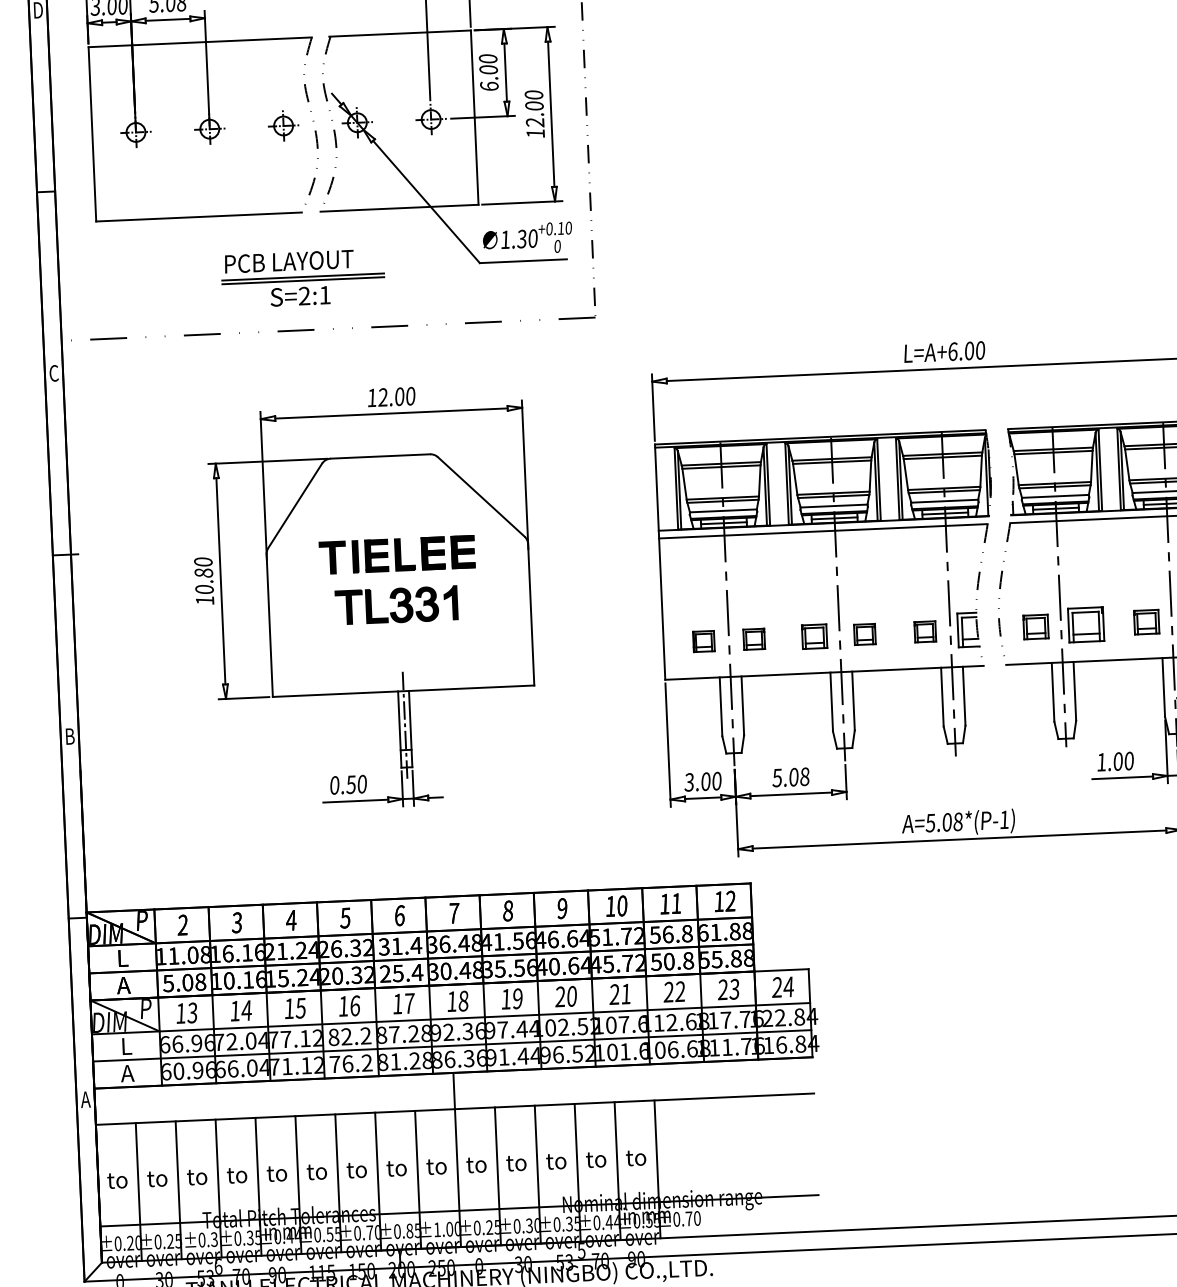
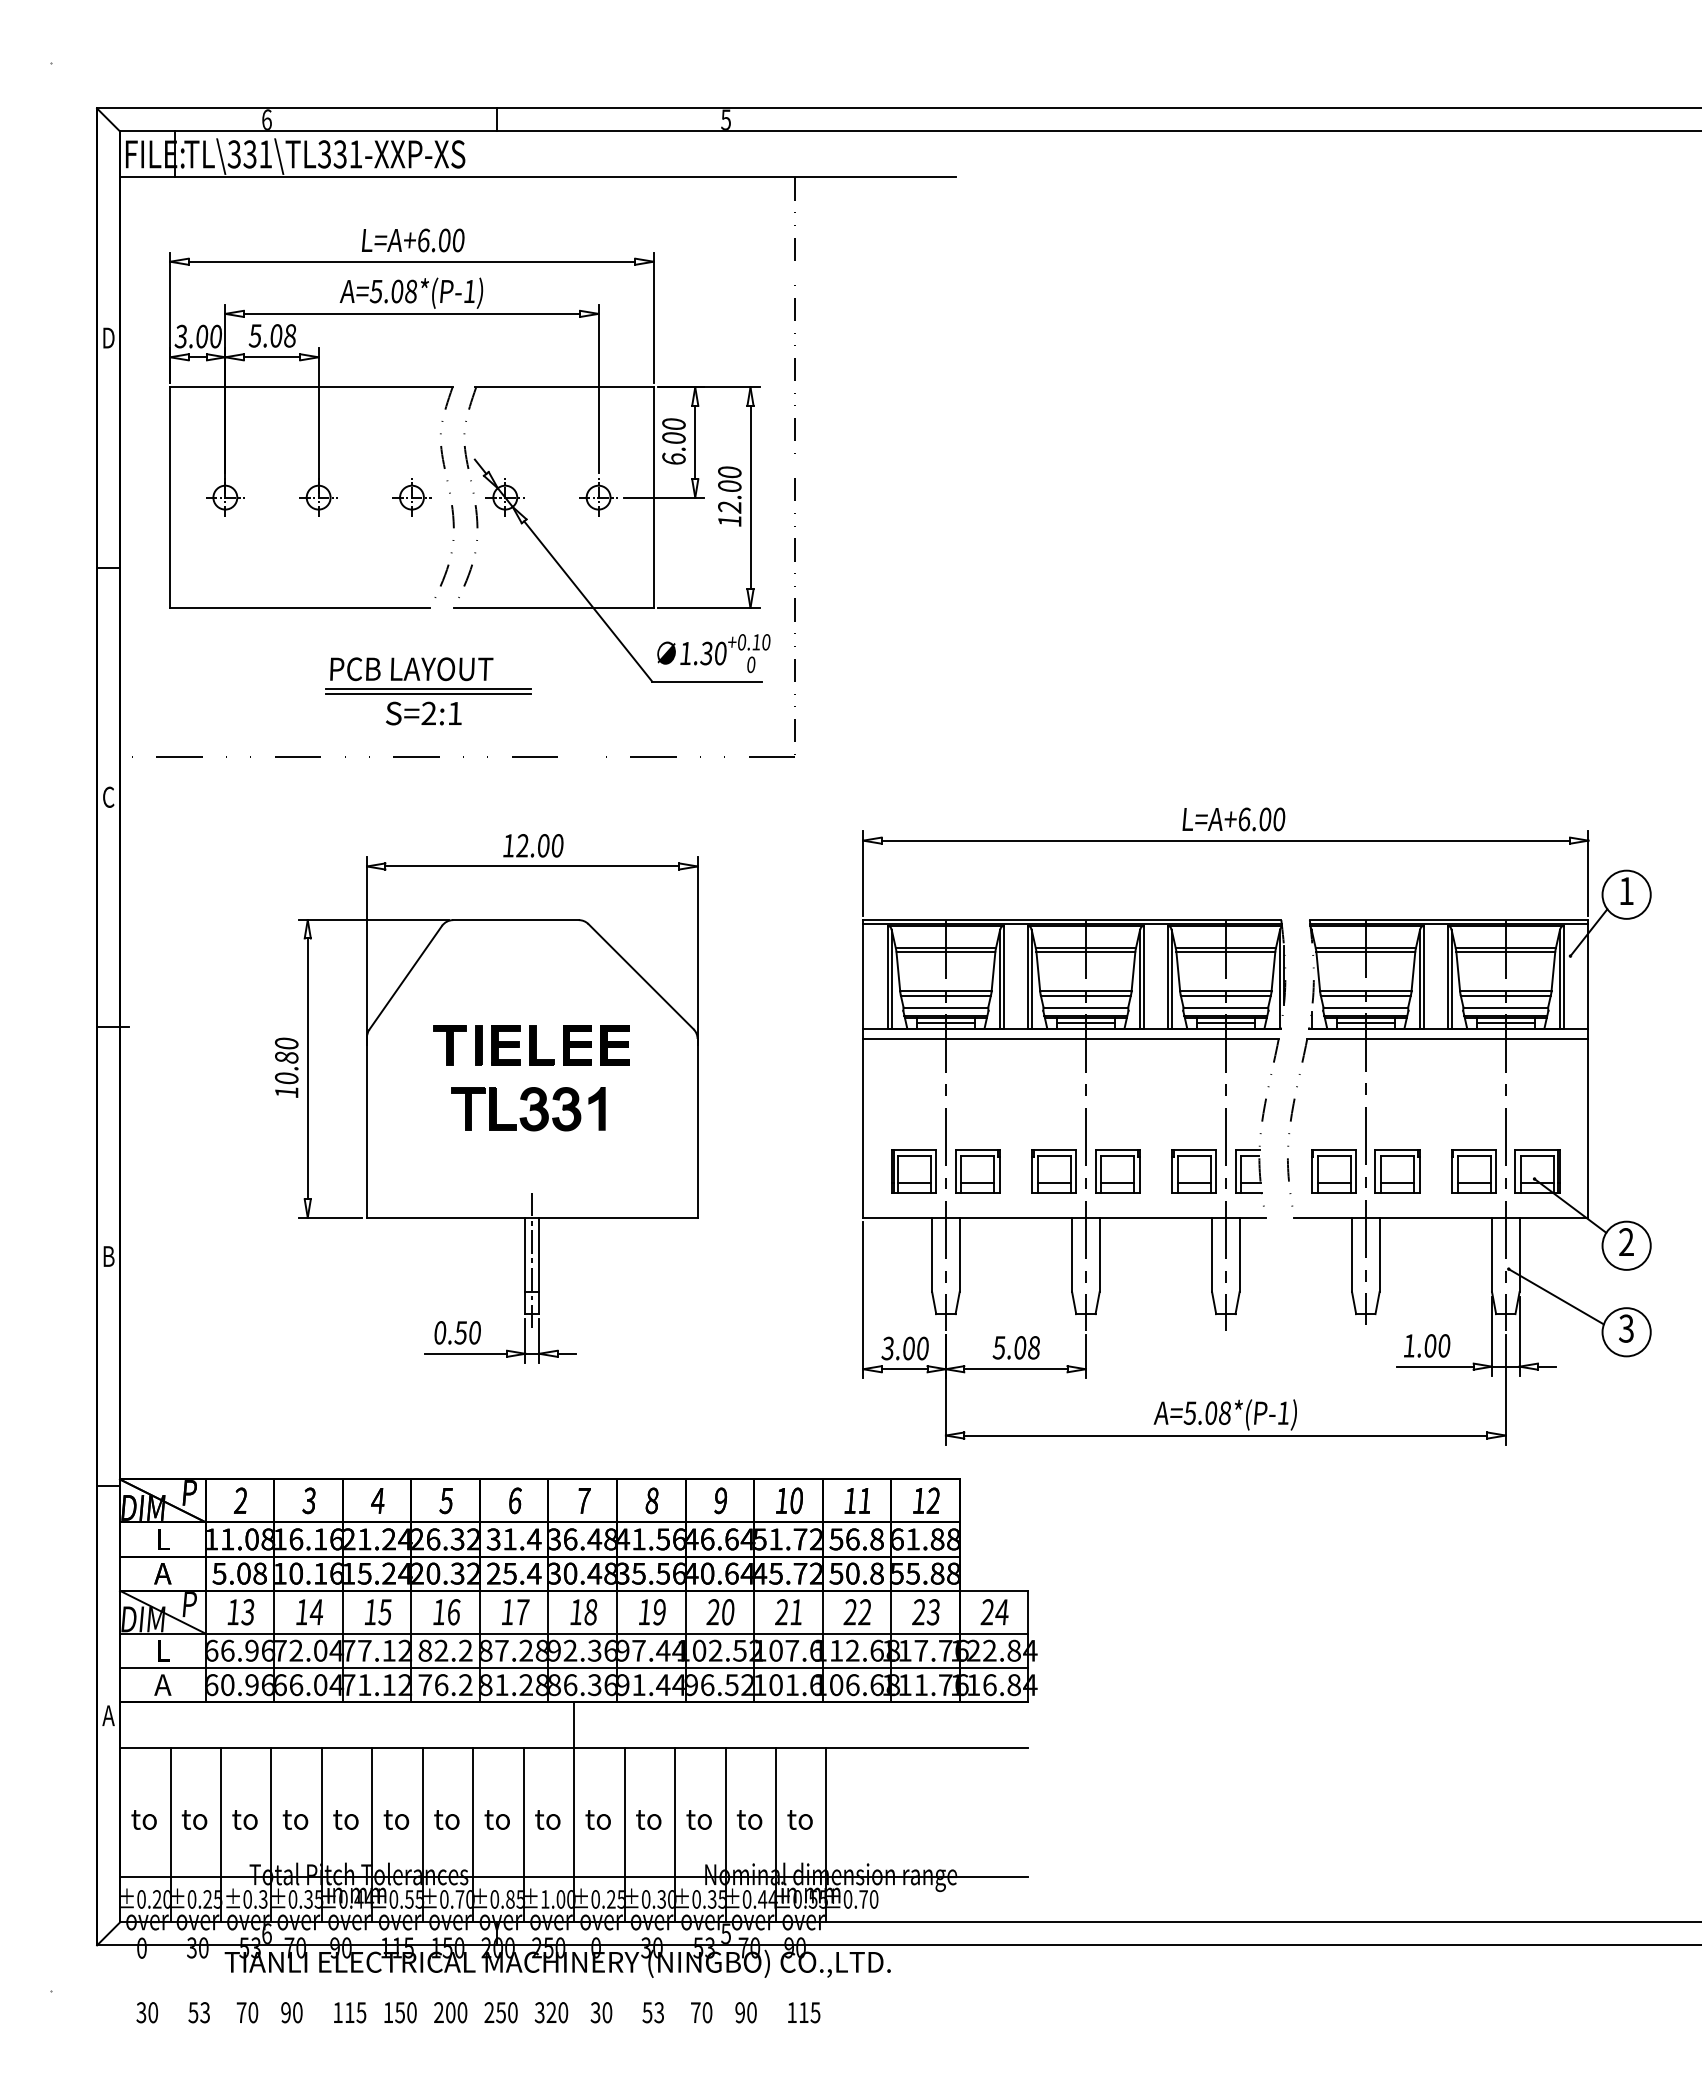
part: (1146, 622) -> (1473, 1171), size x1.43
part: (1035, 627) -> (1333, 1171), size x1.43
part: (924, 631) -> (1193, 1171), size x1.67
part: (864, 634) -> (1117, 1171), size x1.67
part: (814, 636) -> (1053, 1171), size x1.43
part: (754, 639) -> (977, 1171), size x1.67
part: (703, 641) -> (913, 1171), size x1.67

